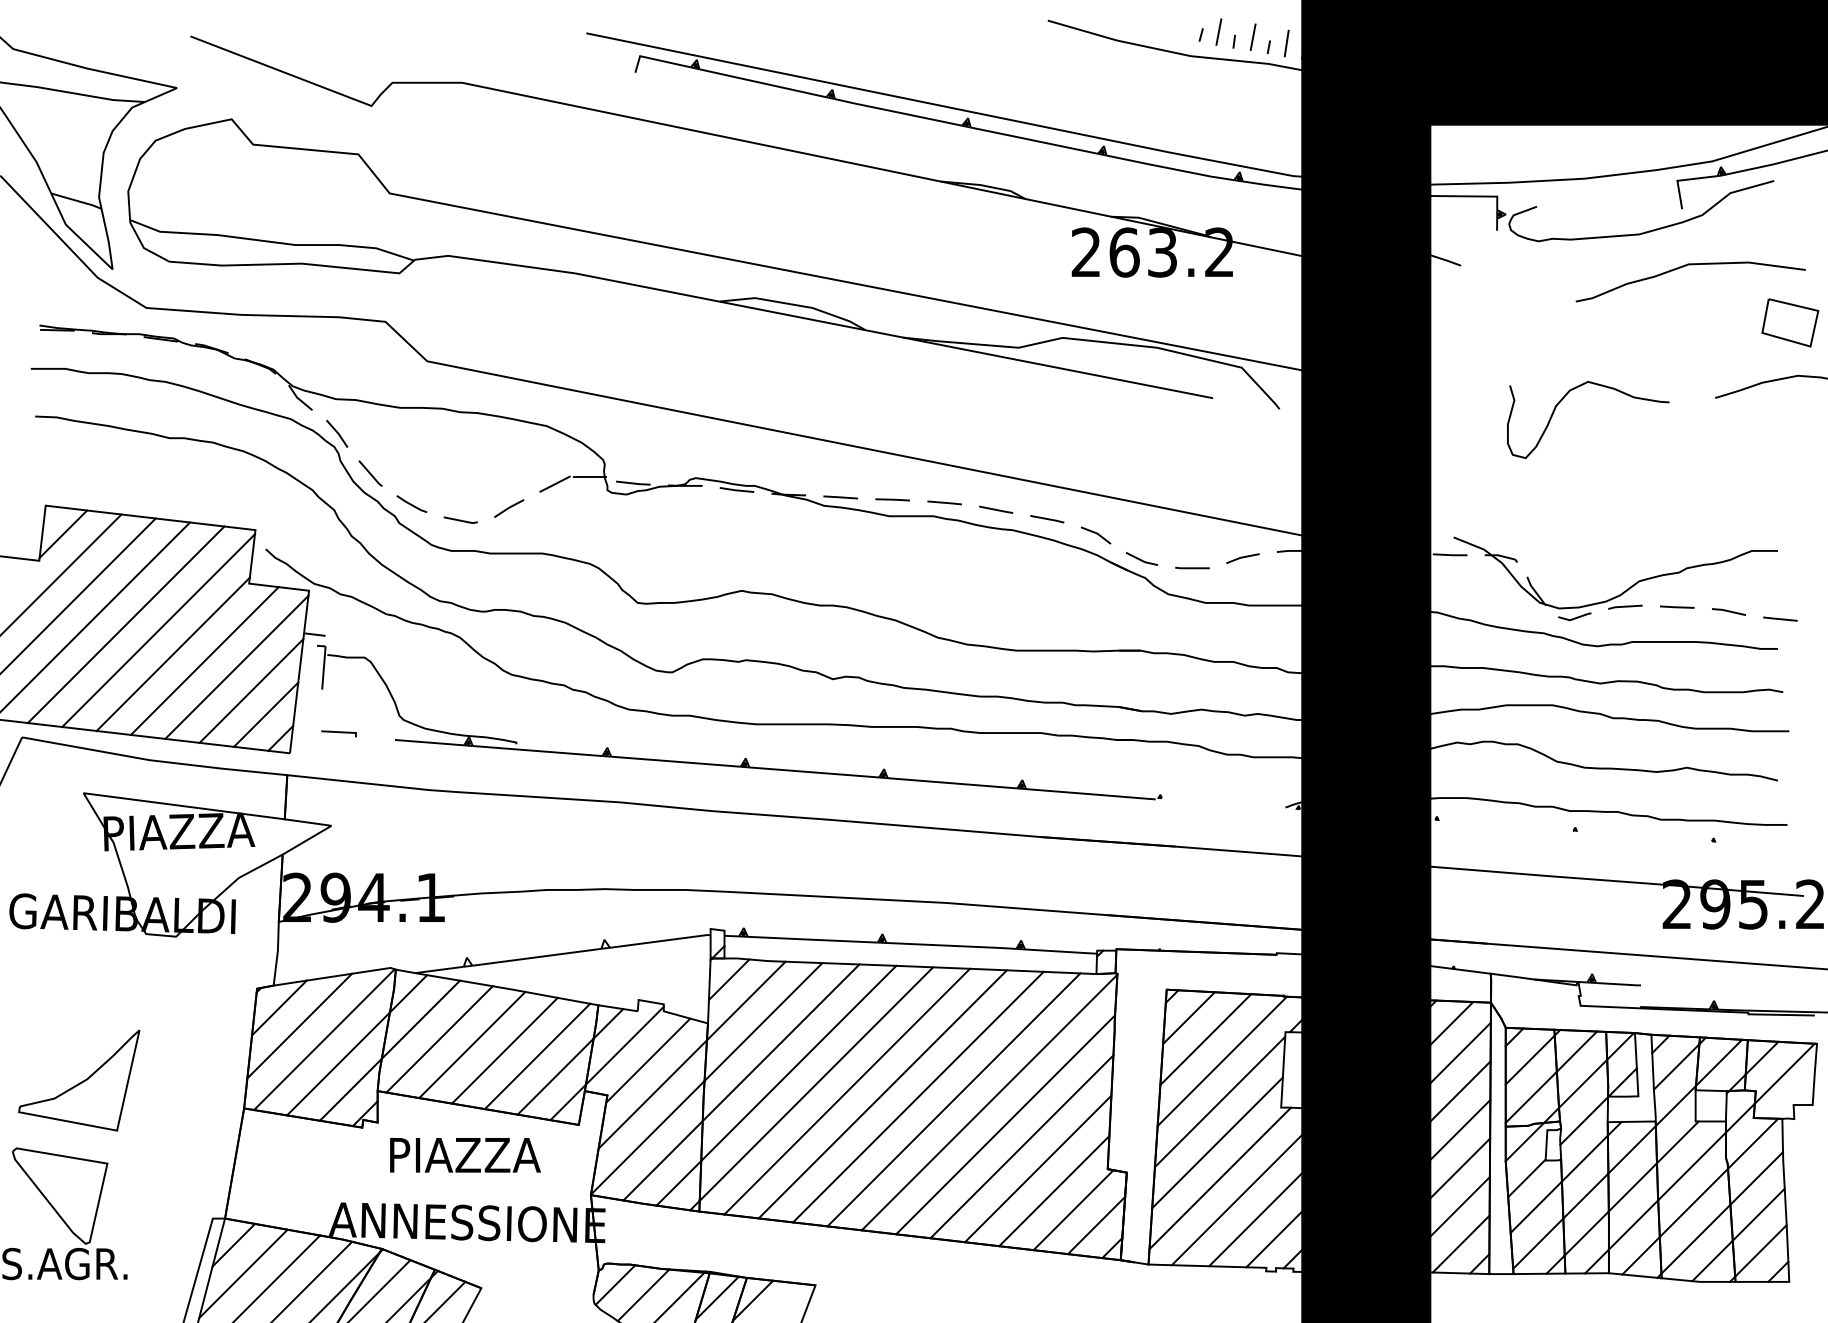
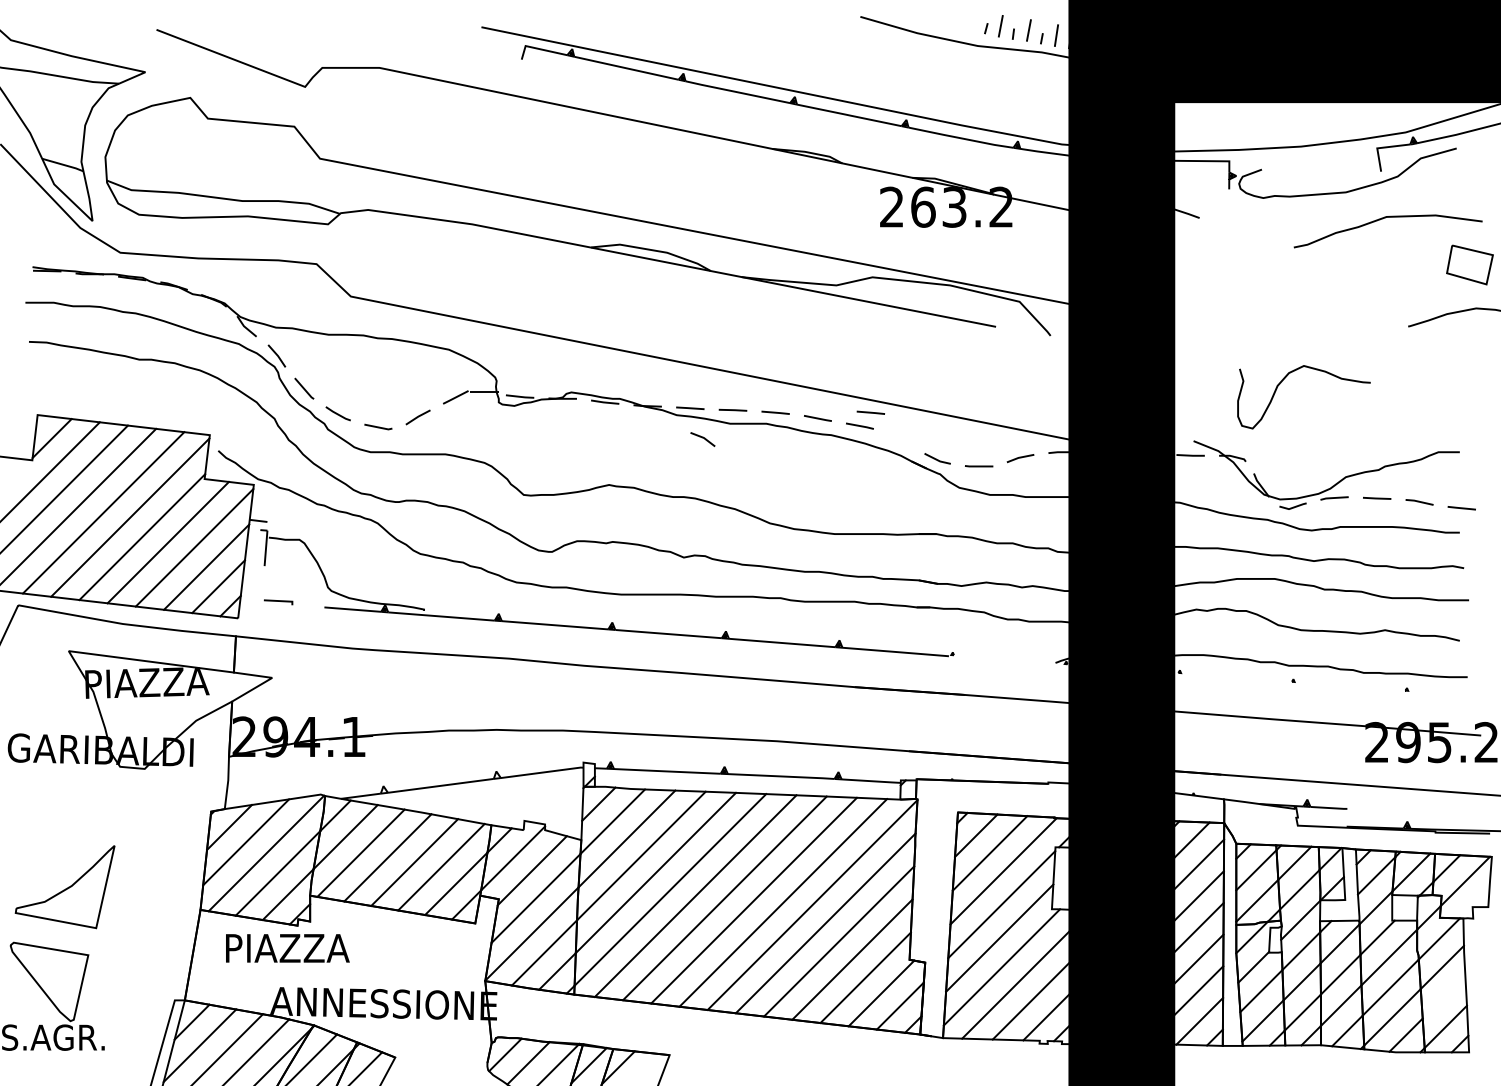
curve: (1564, 398) -> (1284, 379), moved
line: (1060, 502) -> (870, 412), added
line: (1096, 534) -> (703, 438), moved
text: (465, 1155) -> (287, 948), moved
line: (1758, 1214) -> (1443, 997), removed

